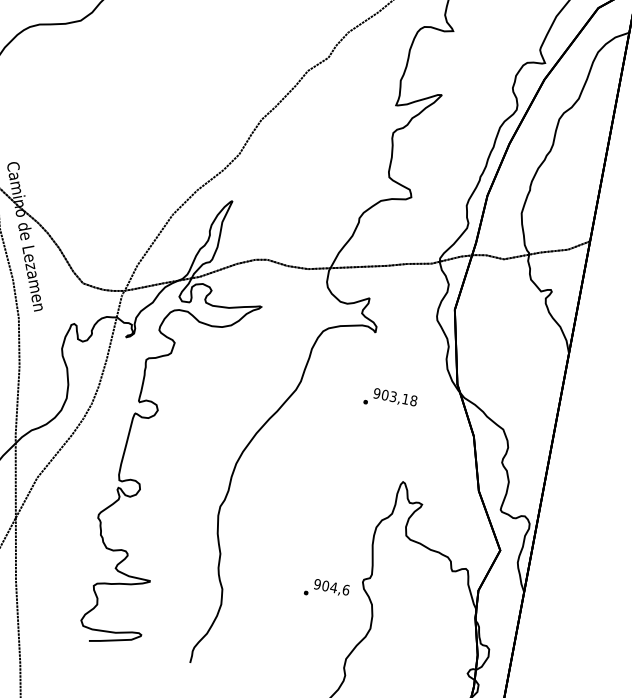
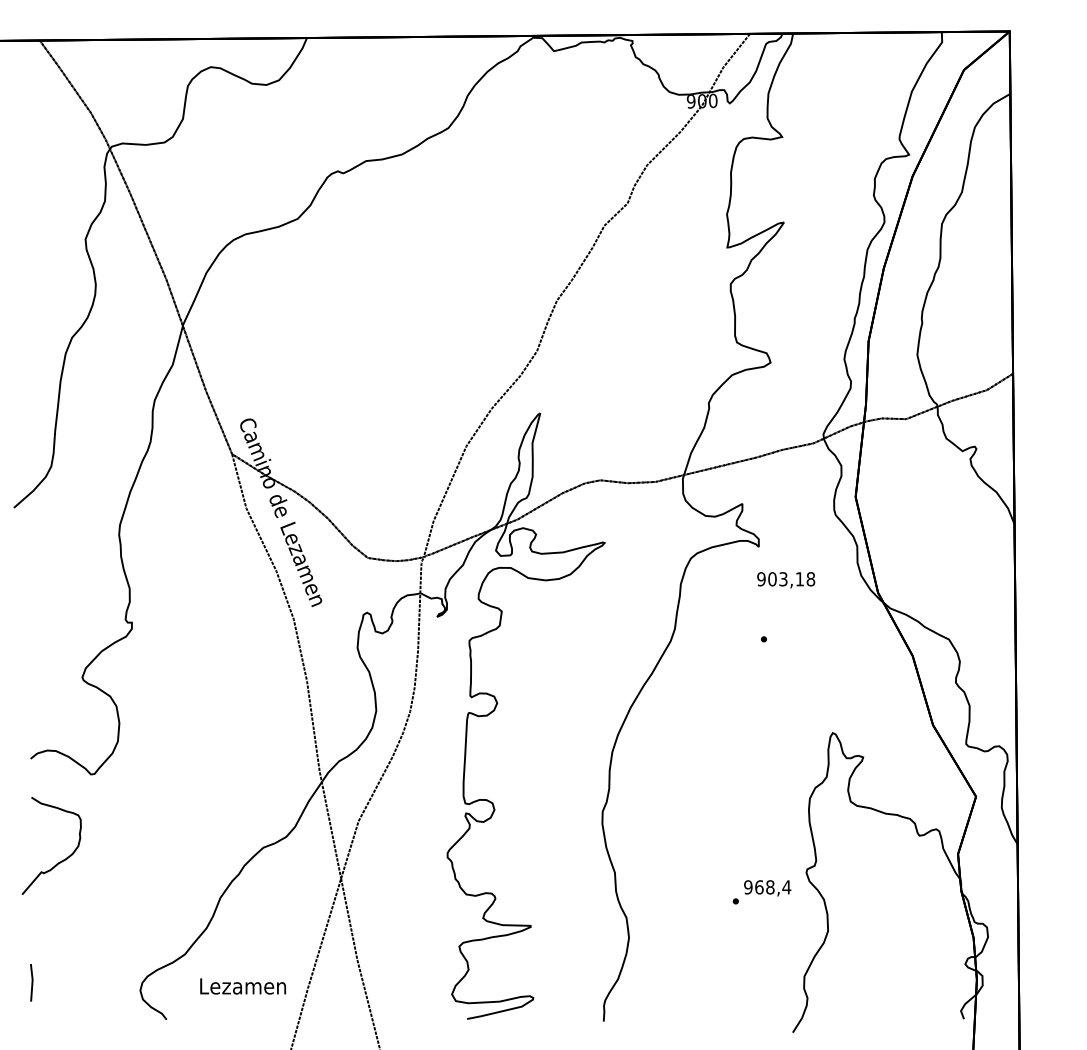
text: (395, 398) -> (786, 580), moved
text: (336, 588) -> (773, 887), 904,6 -> 968,4

